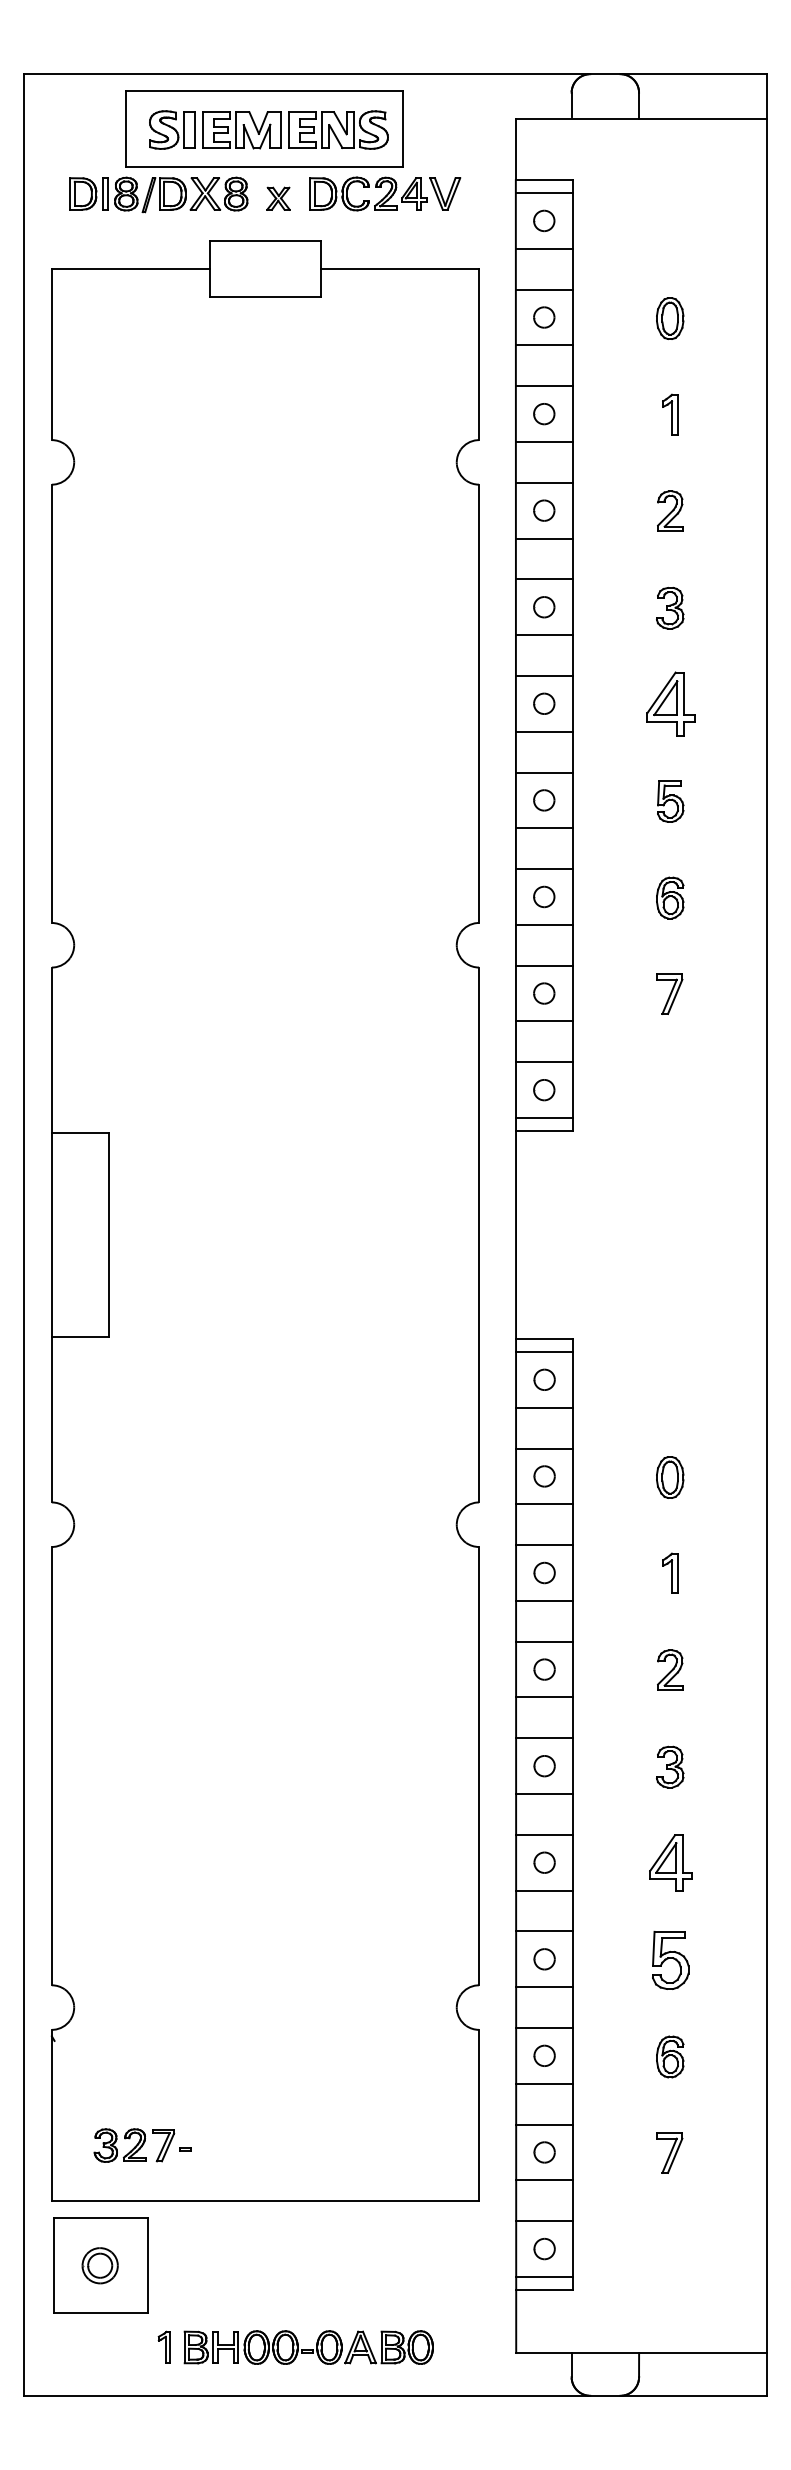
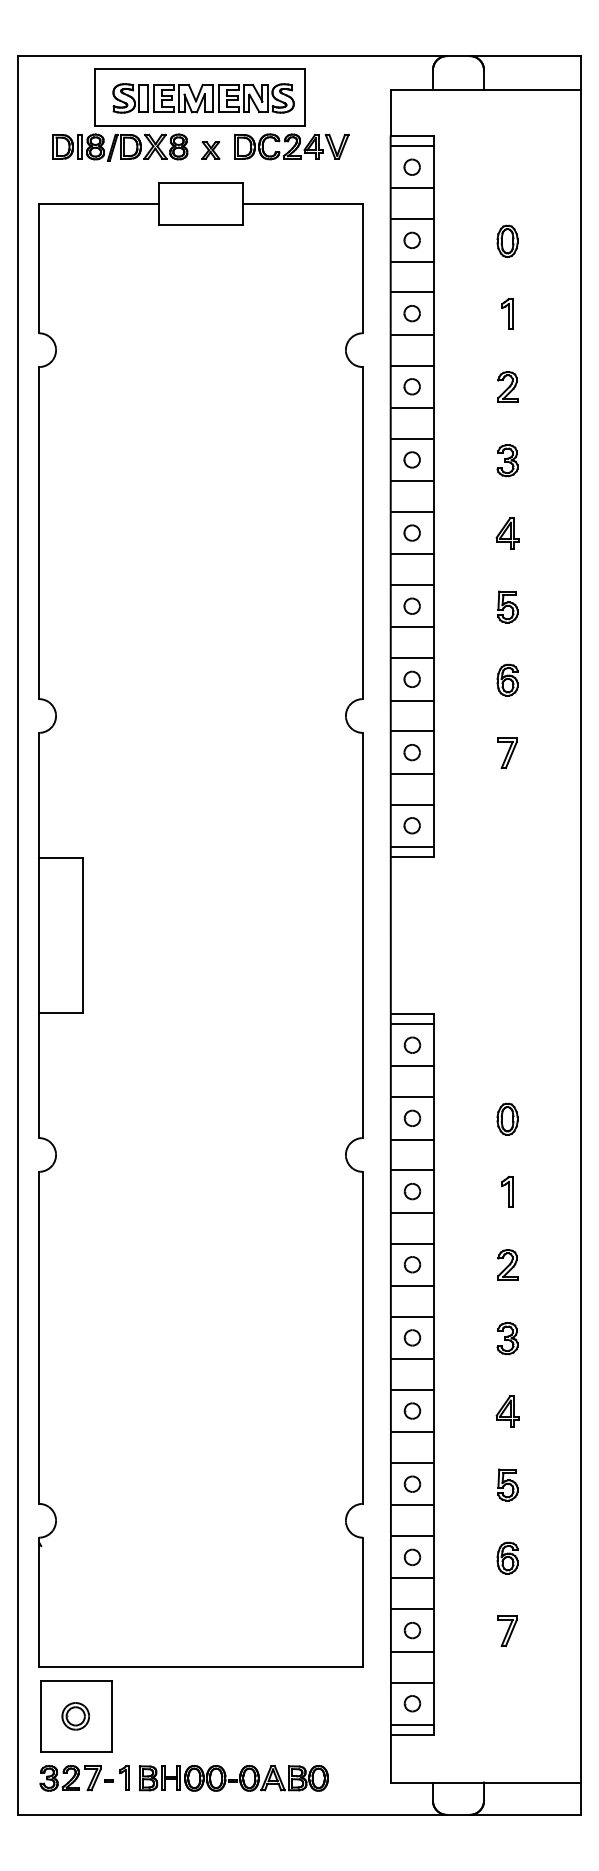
part: (670, 704) -> (507, 533), size x0.62
part: (670, 1863) -> (507, 1411), size x0.71
part: (670, 1959) -> (507, 1484), size x0.71
part: (142, 2145) -> (76, 1778), moved

